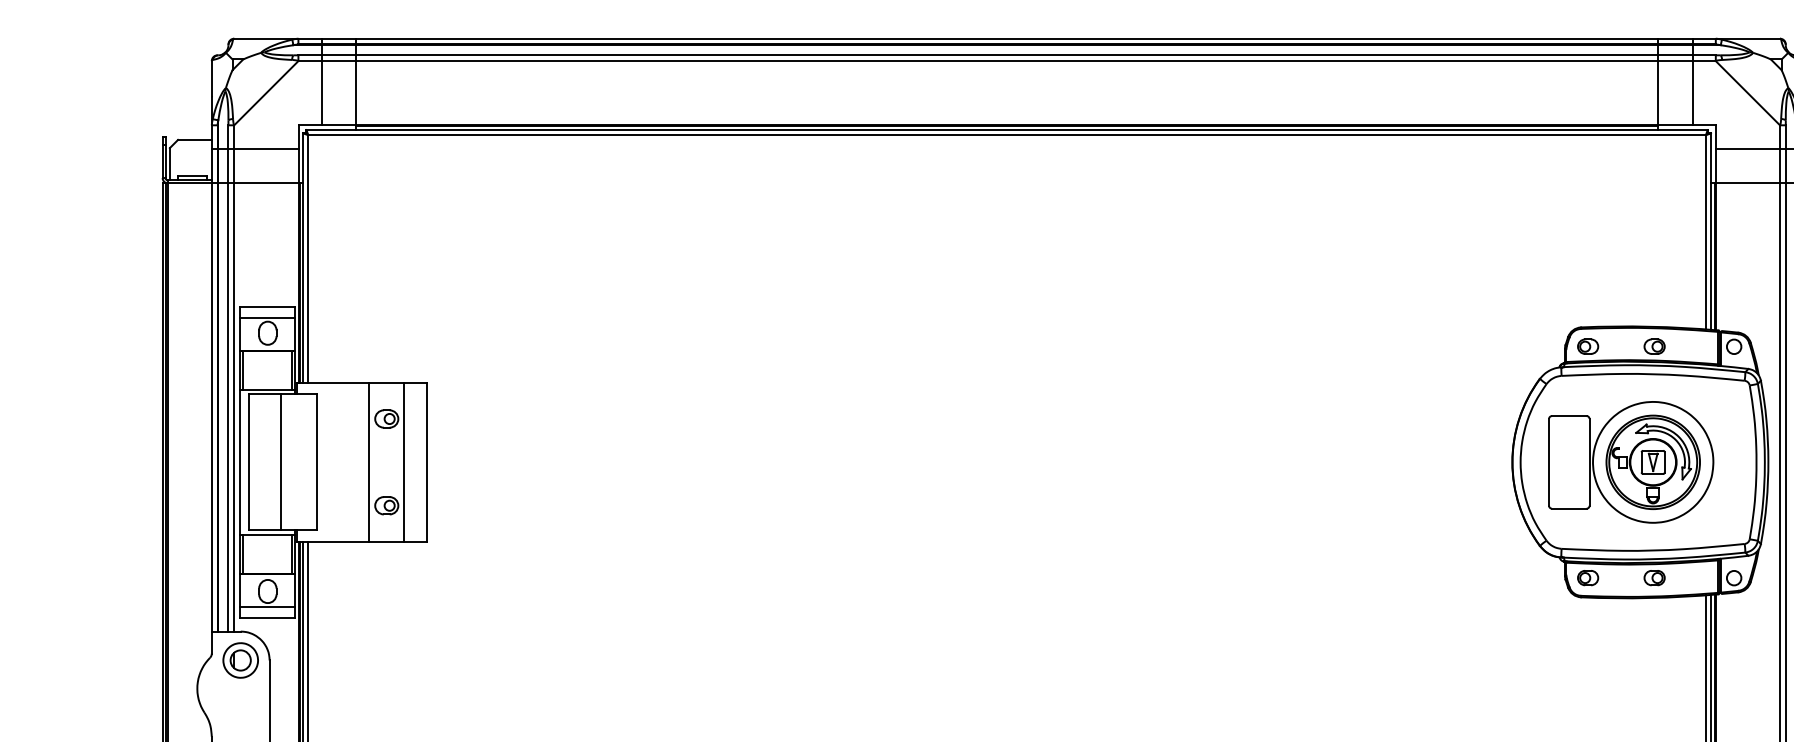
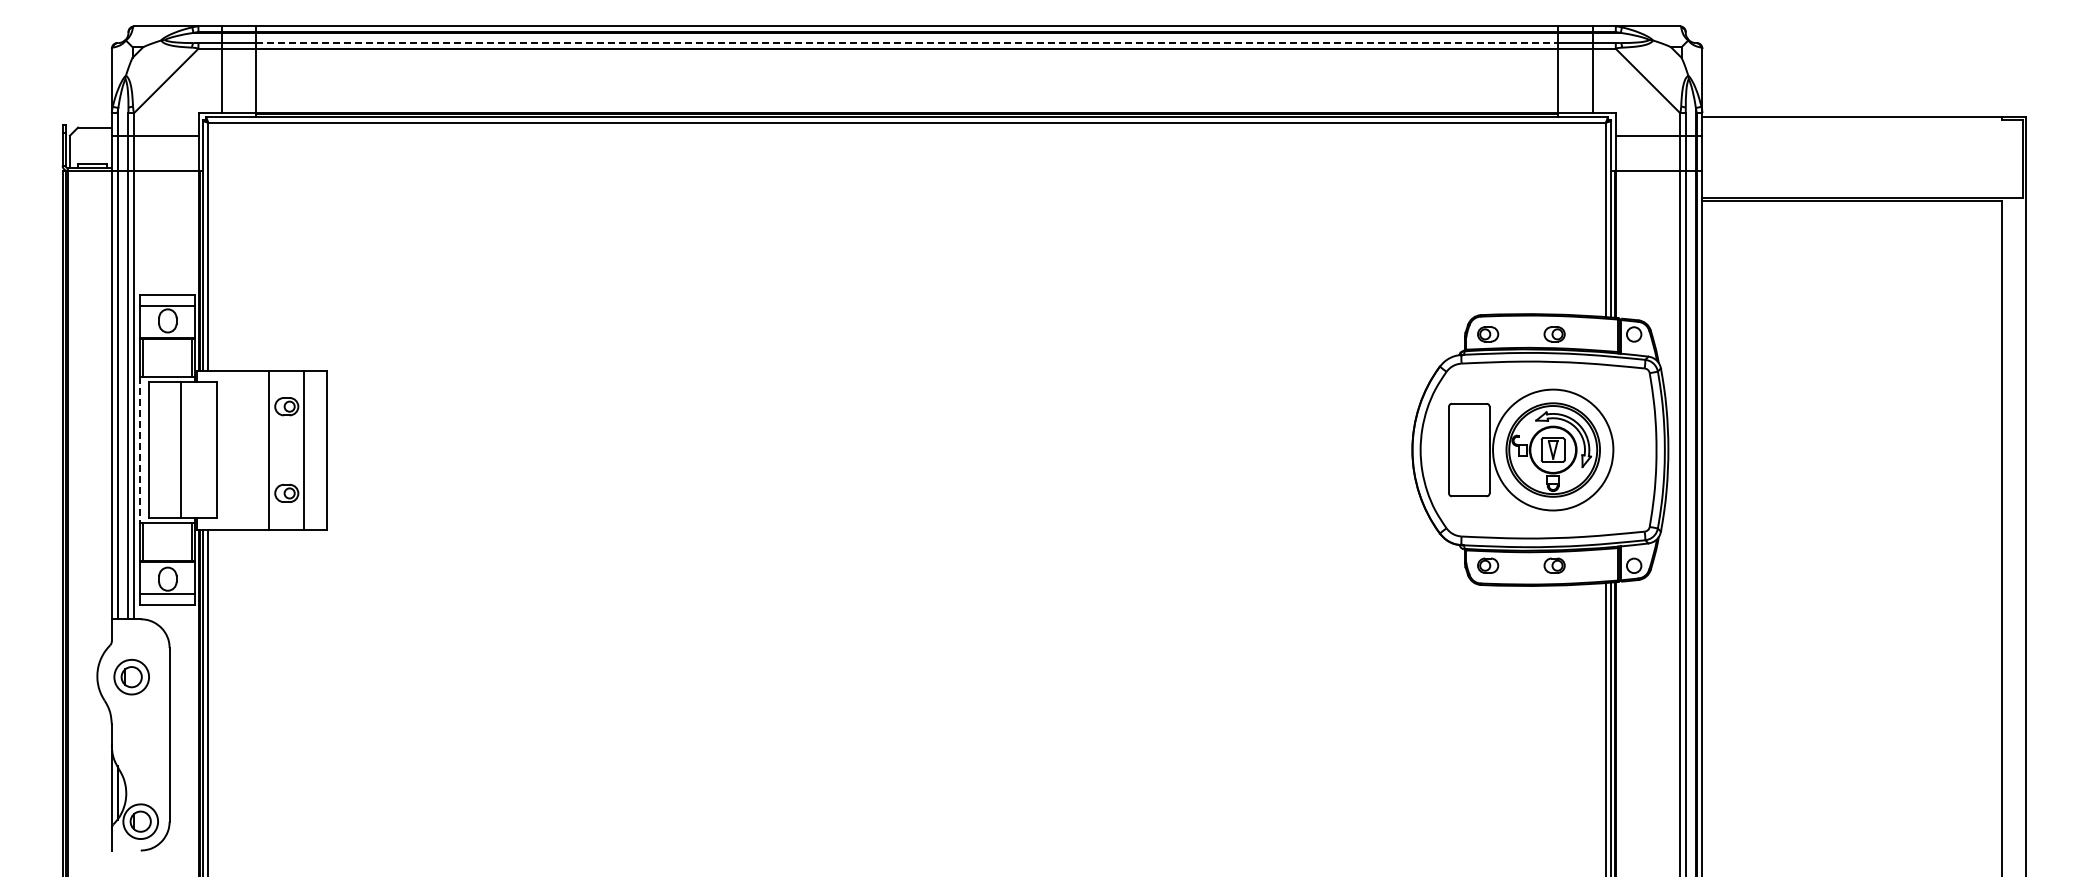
line: (1007, 55) -> (907, 43), solid -> dashed
line: (240, 462) -> (140, 450), solid -> dashed
part: (240, 660) -> (131, 677), moved

